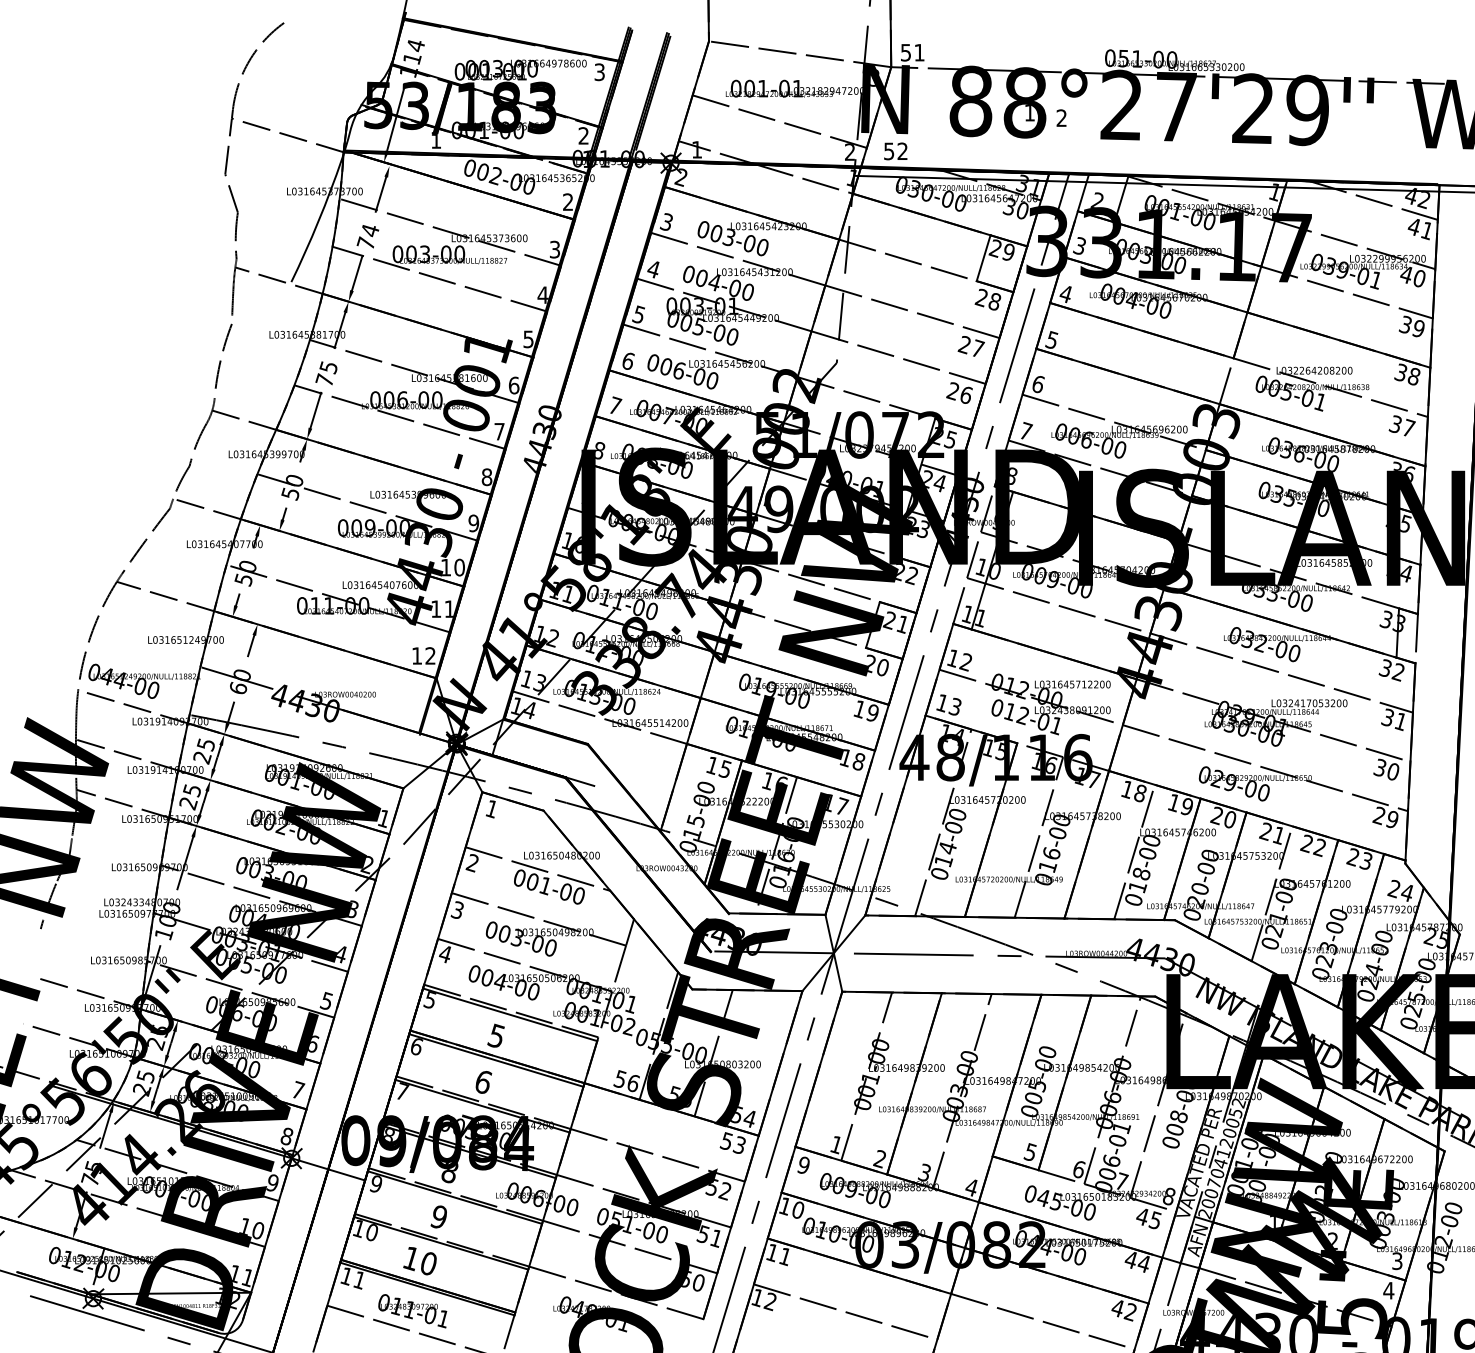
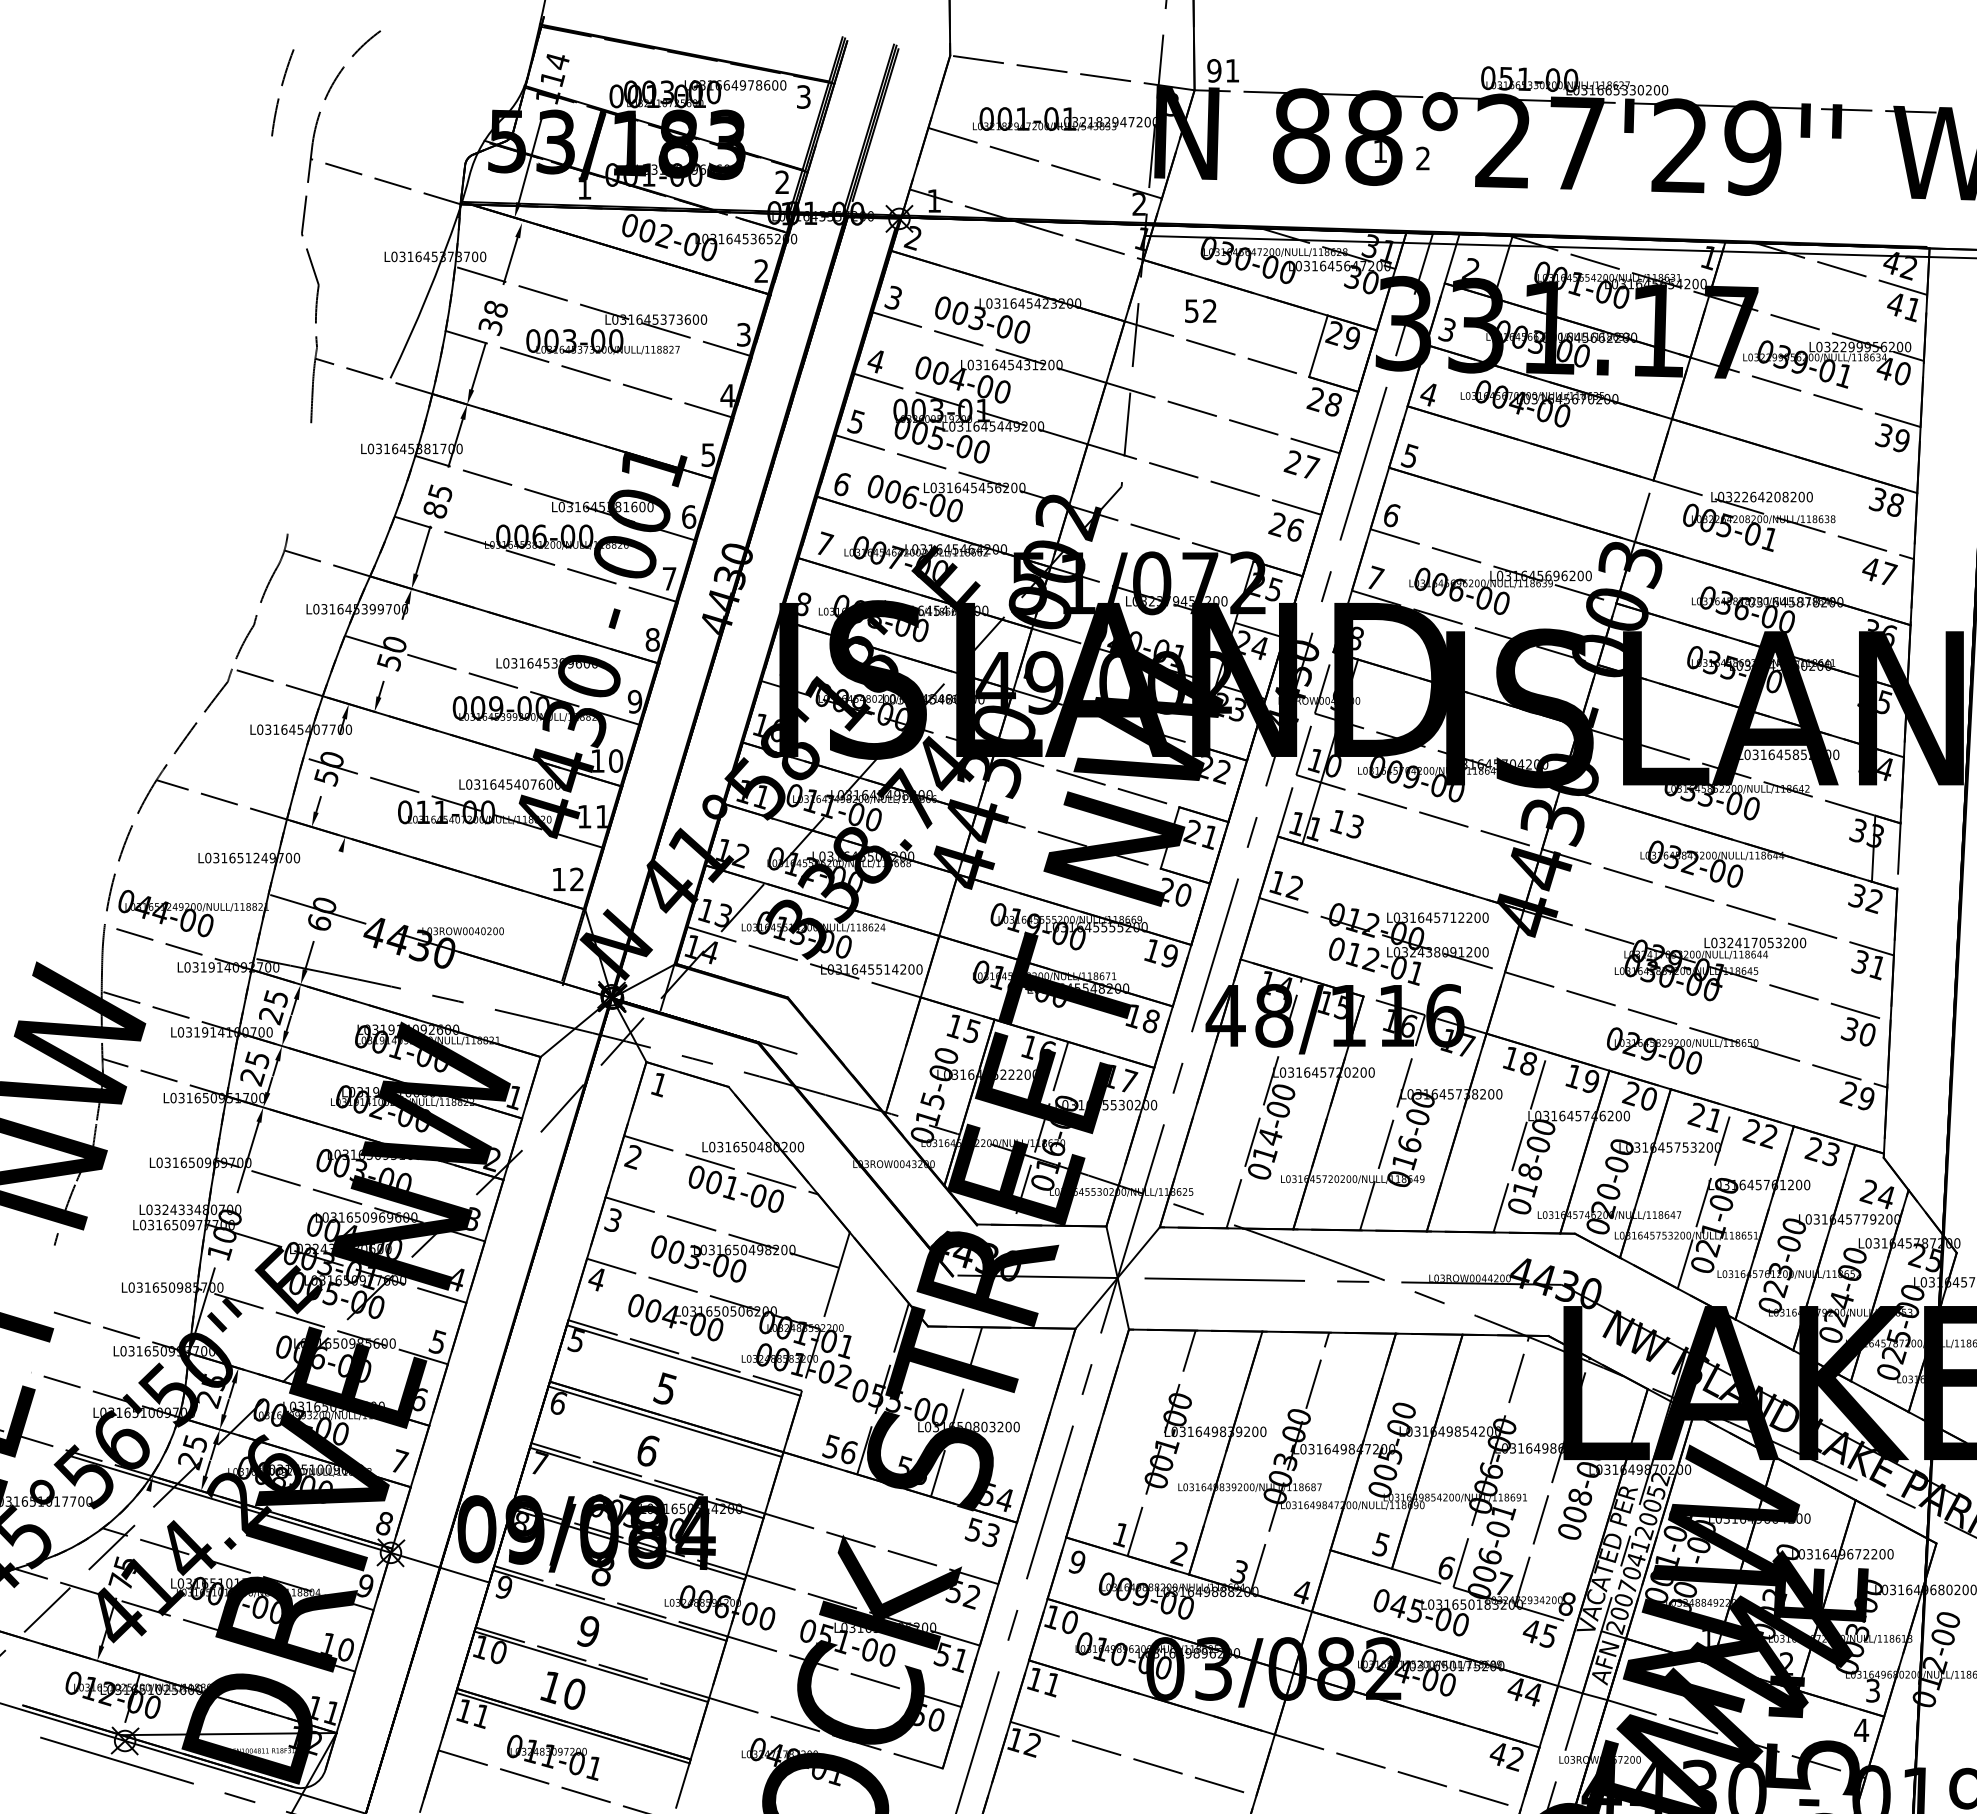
text: (906, 52) -> (1214, 70), 51 -> 91
text: (895, 151) -> (1200, 311), moved
text: (368, 236) -> (493, 317), 74 -> 38
arc: (223, 351) -> (282, 86), moved
text: (324, 379) -> (434, 509), 75 -> 85
text: (1394, 423) -> (1869, 568), 37 -> 47
line: (251, 645) -> (336, 865), removed
text: (948, 705) -> (1346, 824), moved
line: (105, 1129) -> (141, 1514), removed

